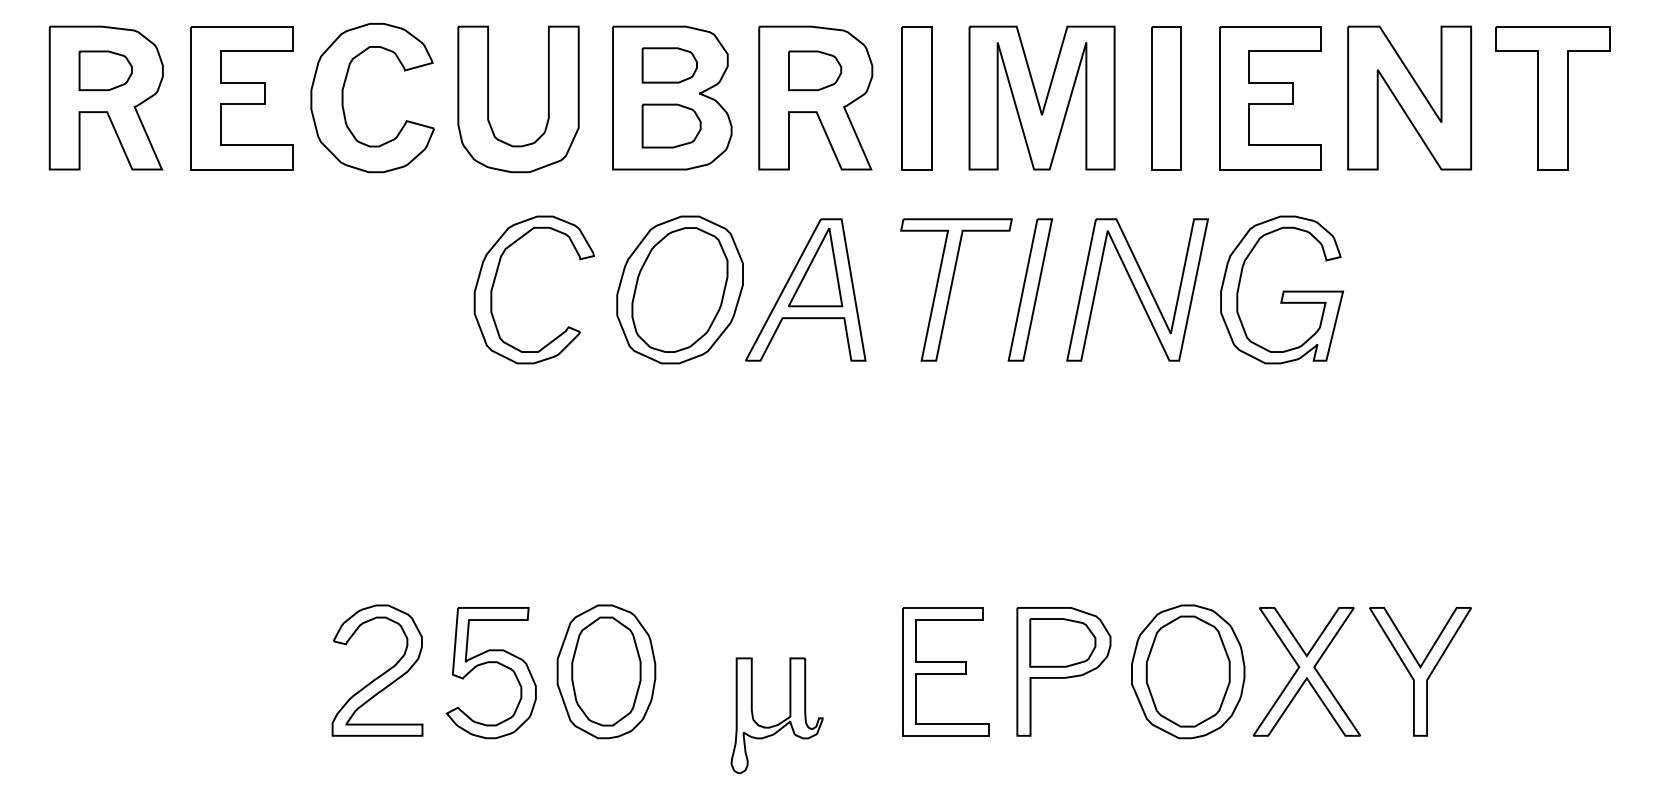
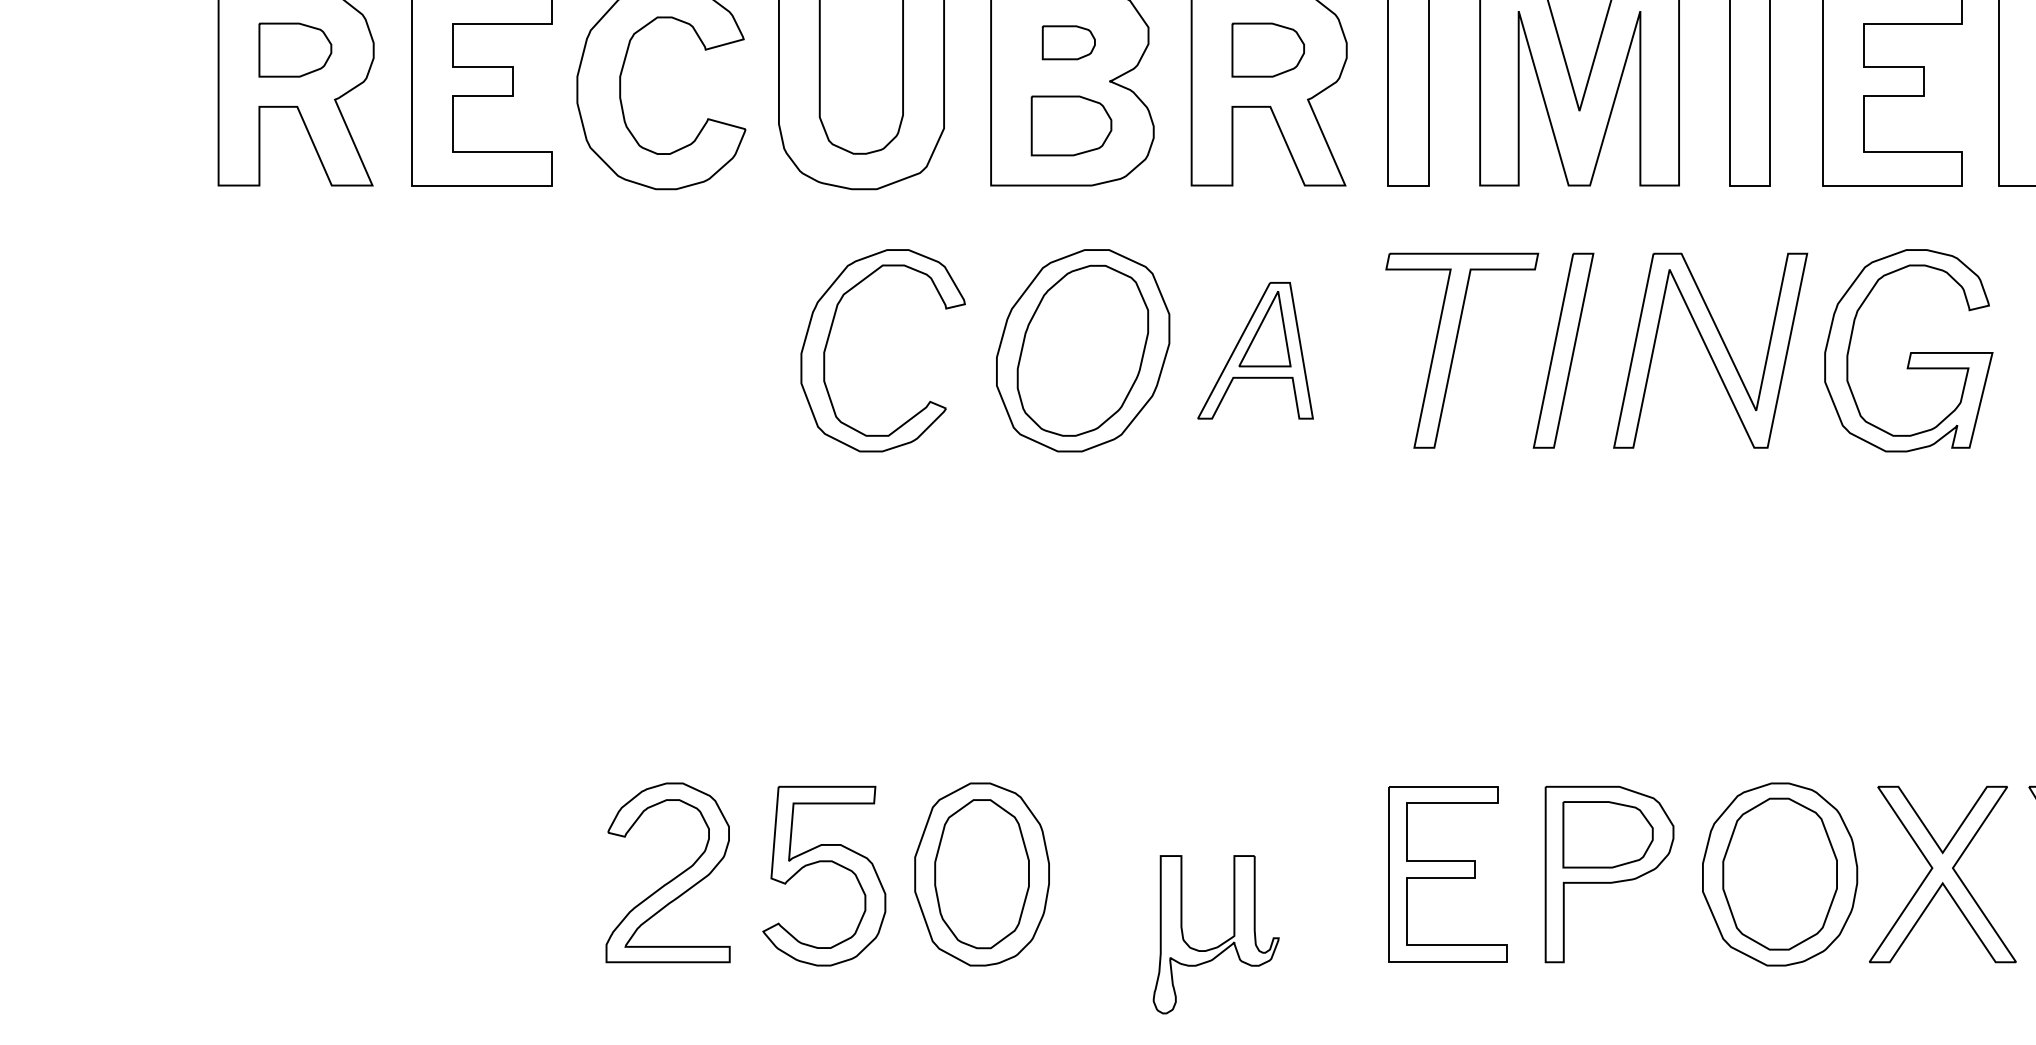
part: (669, 65) -> (1068, 42), size x0.7
part: (805, 289) -> (1255, 350), size x0.7

